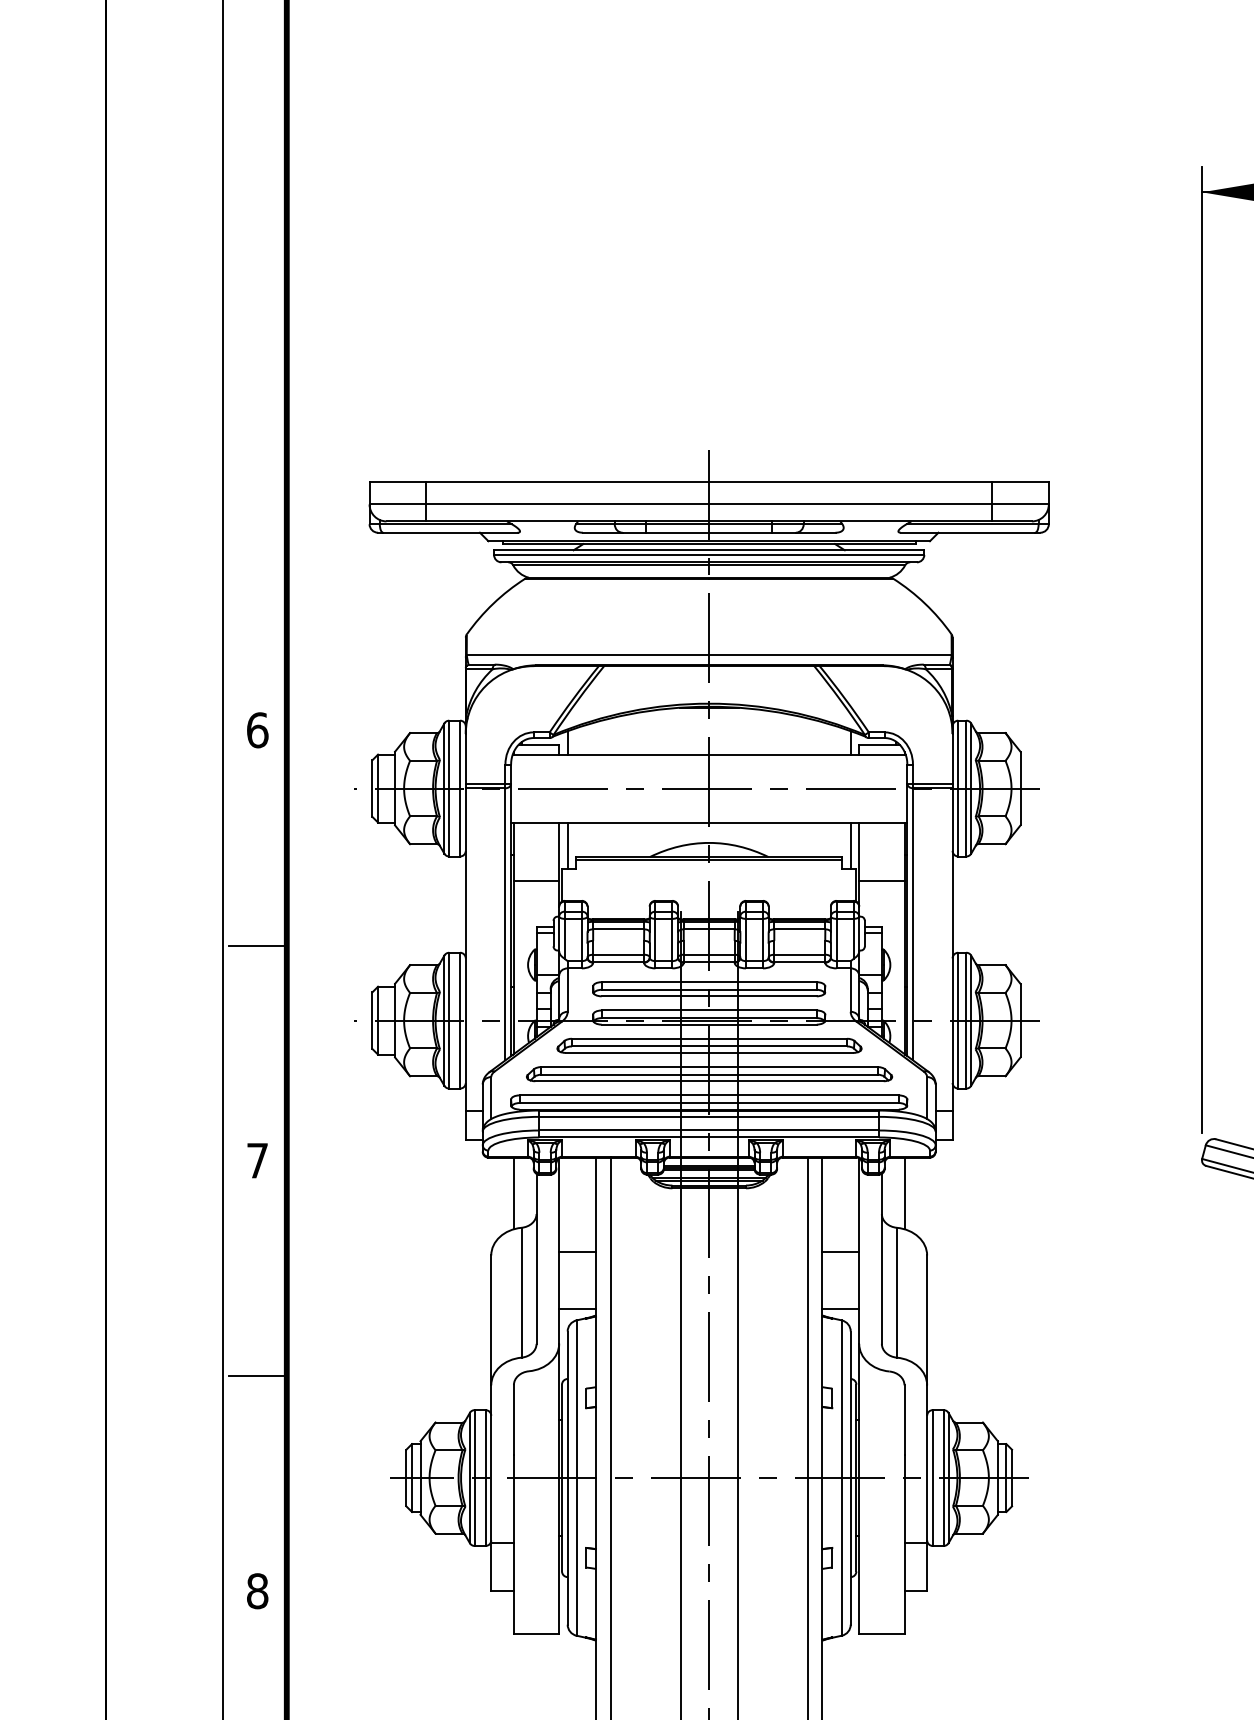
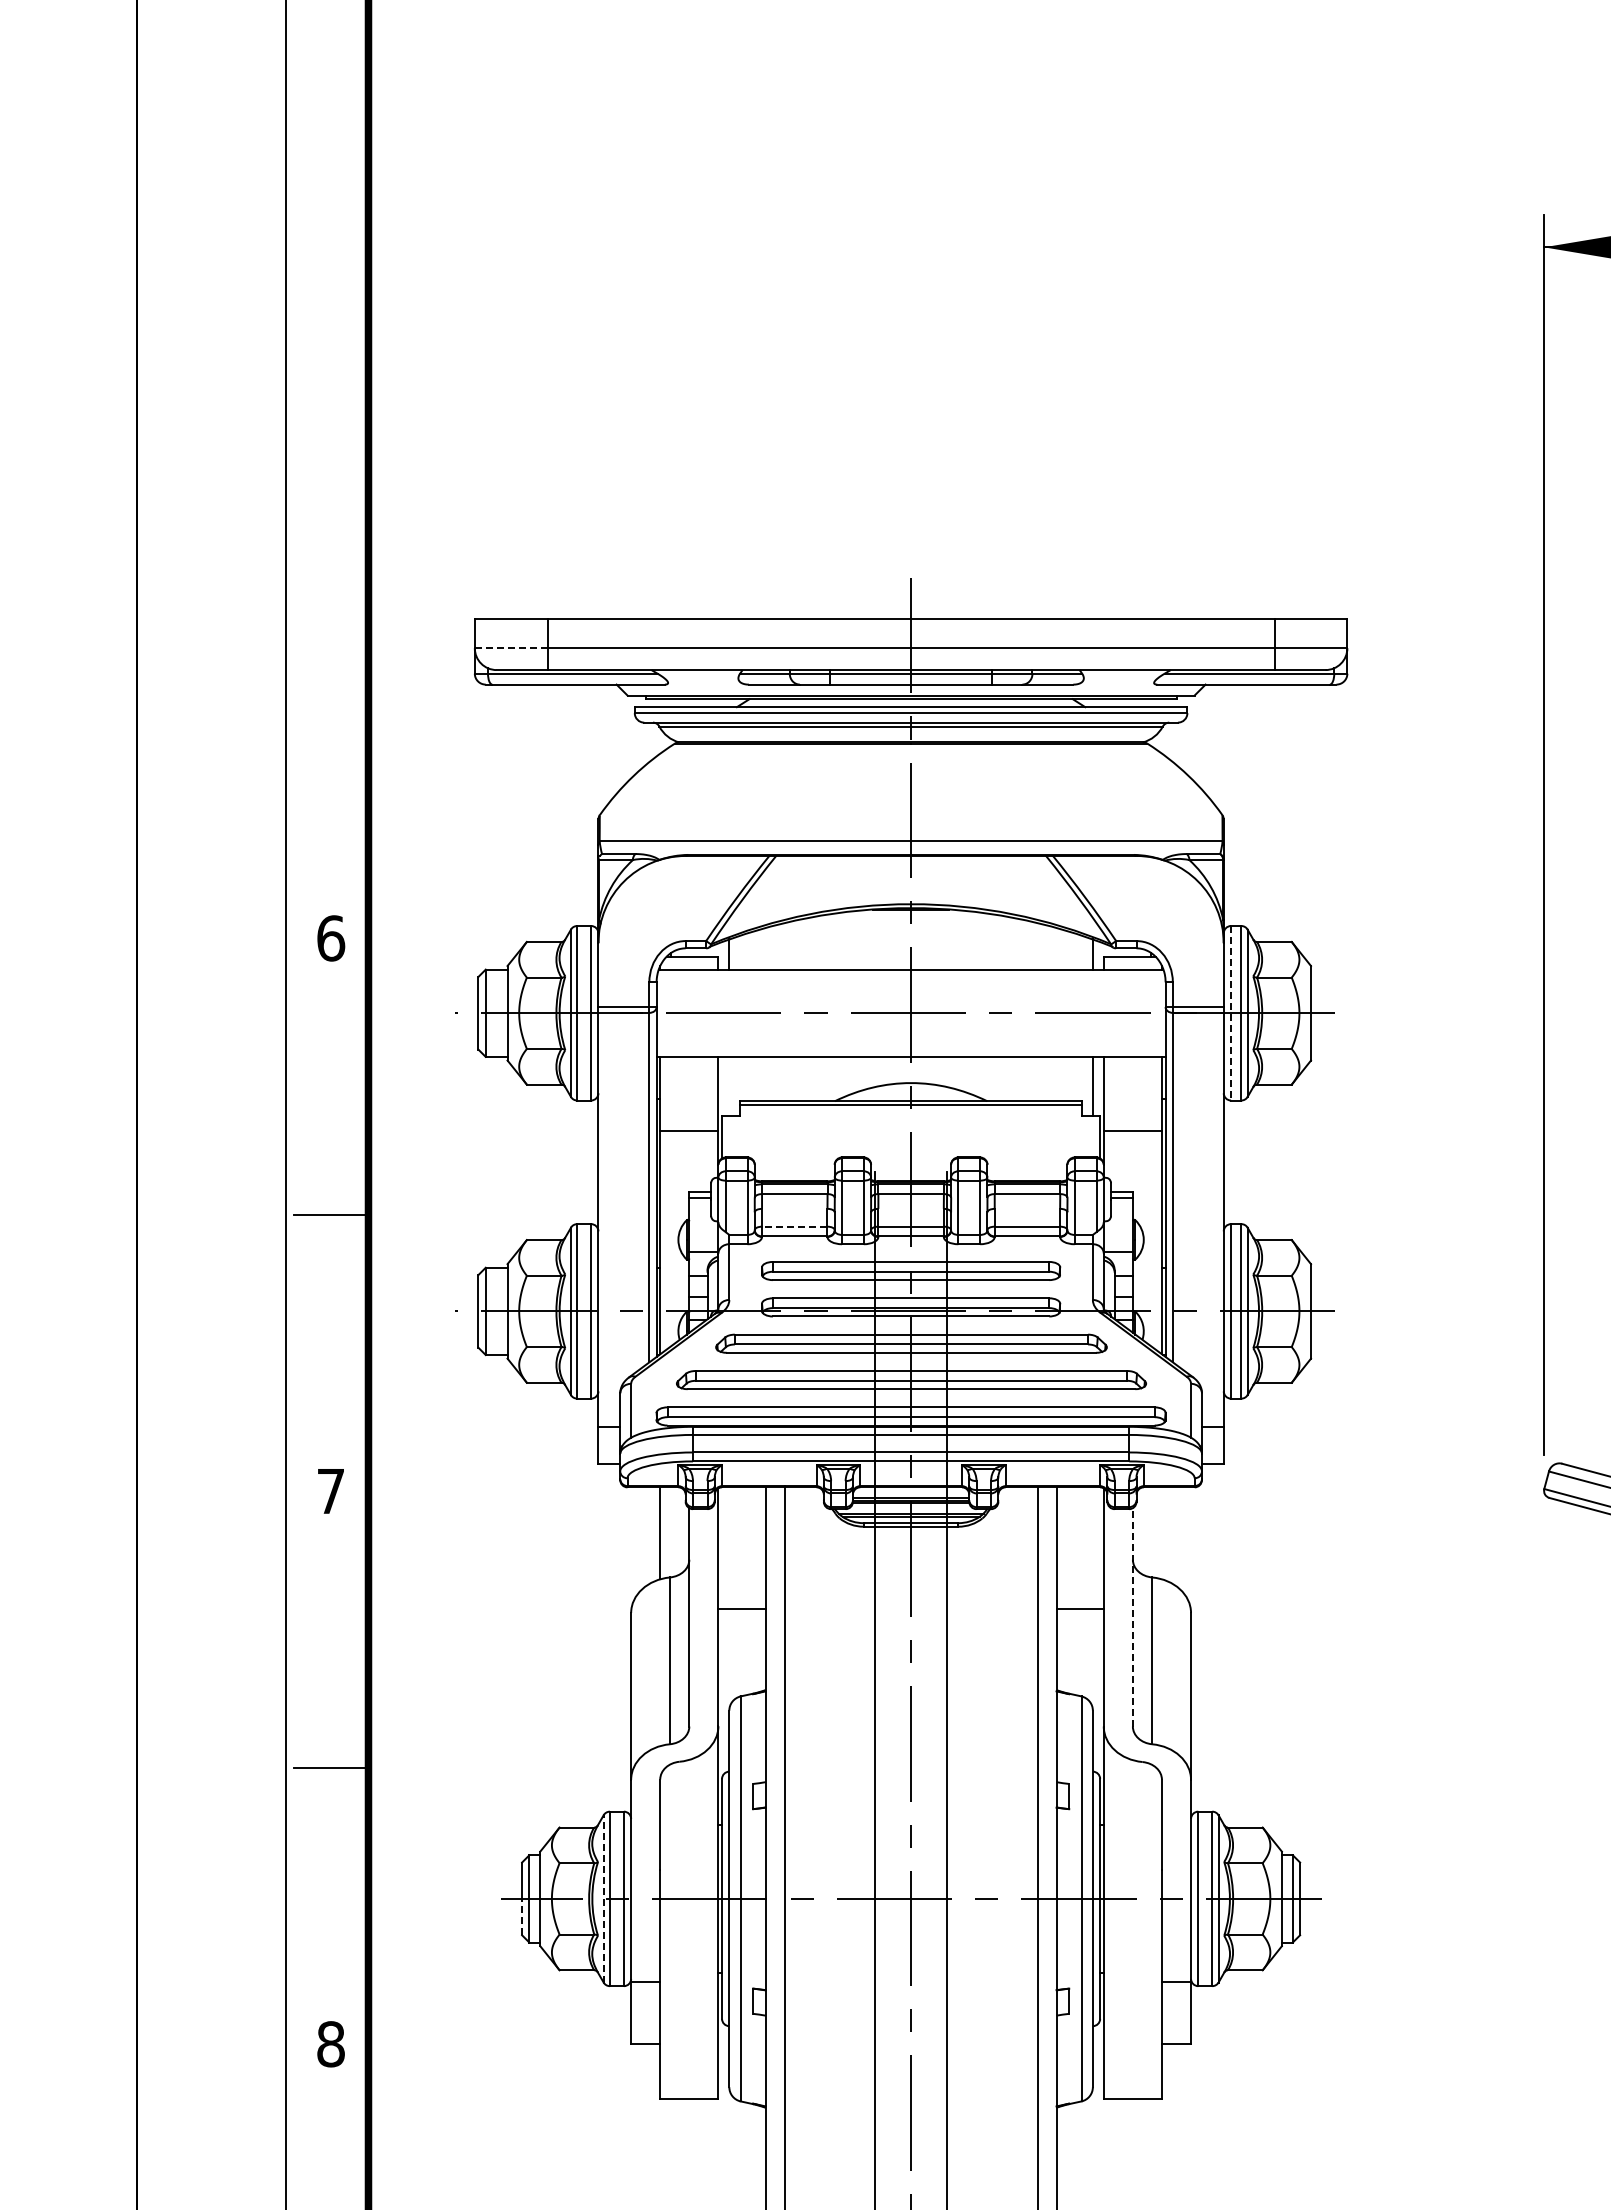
line: (398, 504) -> (511, 648), solid -> dashed
line: (958, 788) -> (1231, 1013), solid -> dashed
line: (567, 844) -> (729, 1085), removed
line: (618, 954) -> (794, 1226), solid -> dashed
line: (904, 1193) -> (1161, 1533), removed
line: (881, 1258) -> (1132, 1616), solid -> dashed
line: (577, 1308) -> (741, 1681), removed
line: (840, 1308) -> (1079, 1681), removed
line: (469, 1477) -> (603, 1898), solid -> dashed
line: (406, 1491) -> (522, 1916), solid -> dashed

